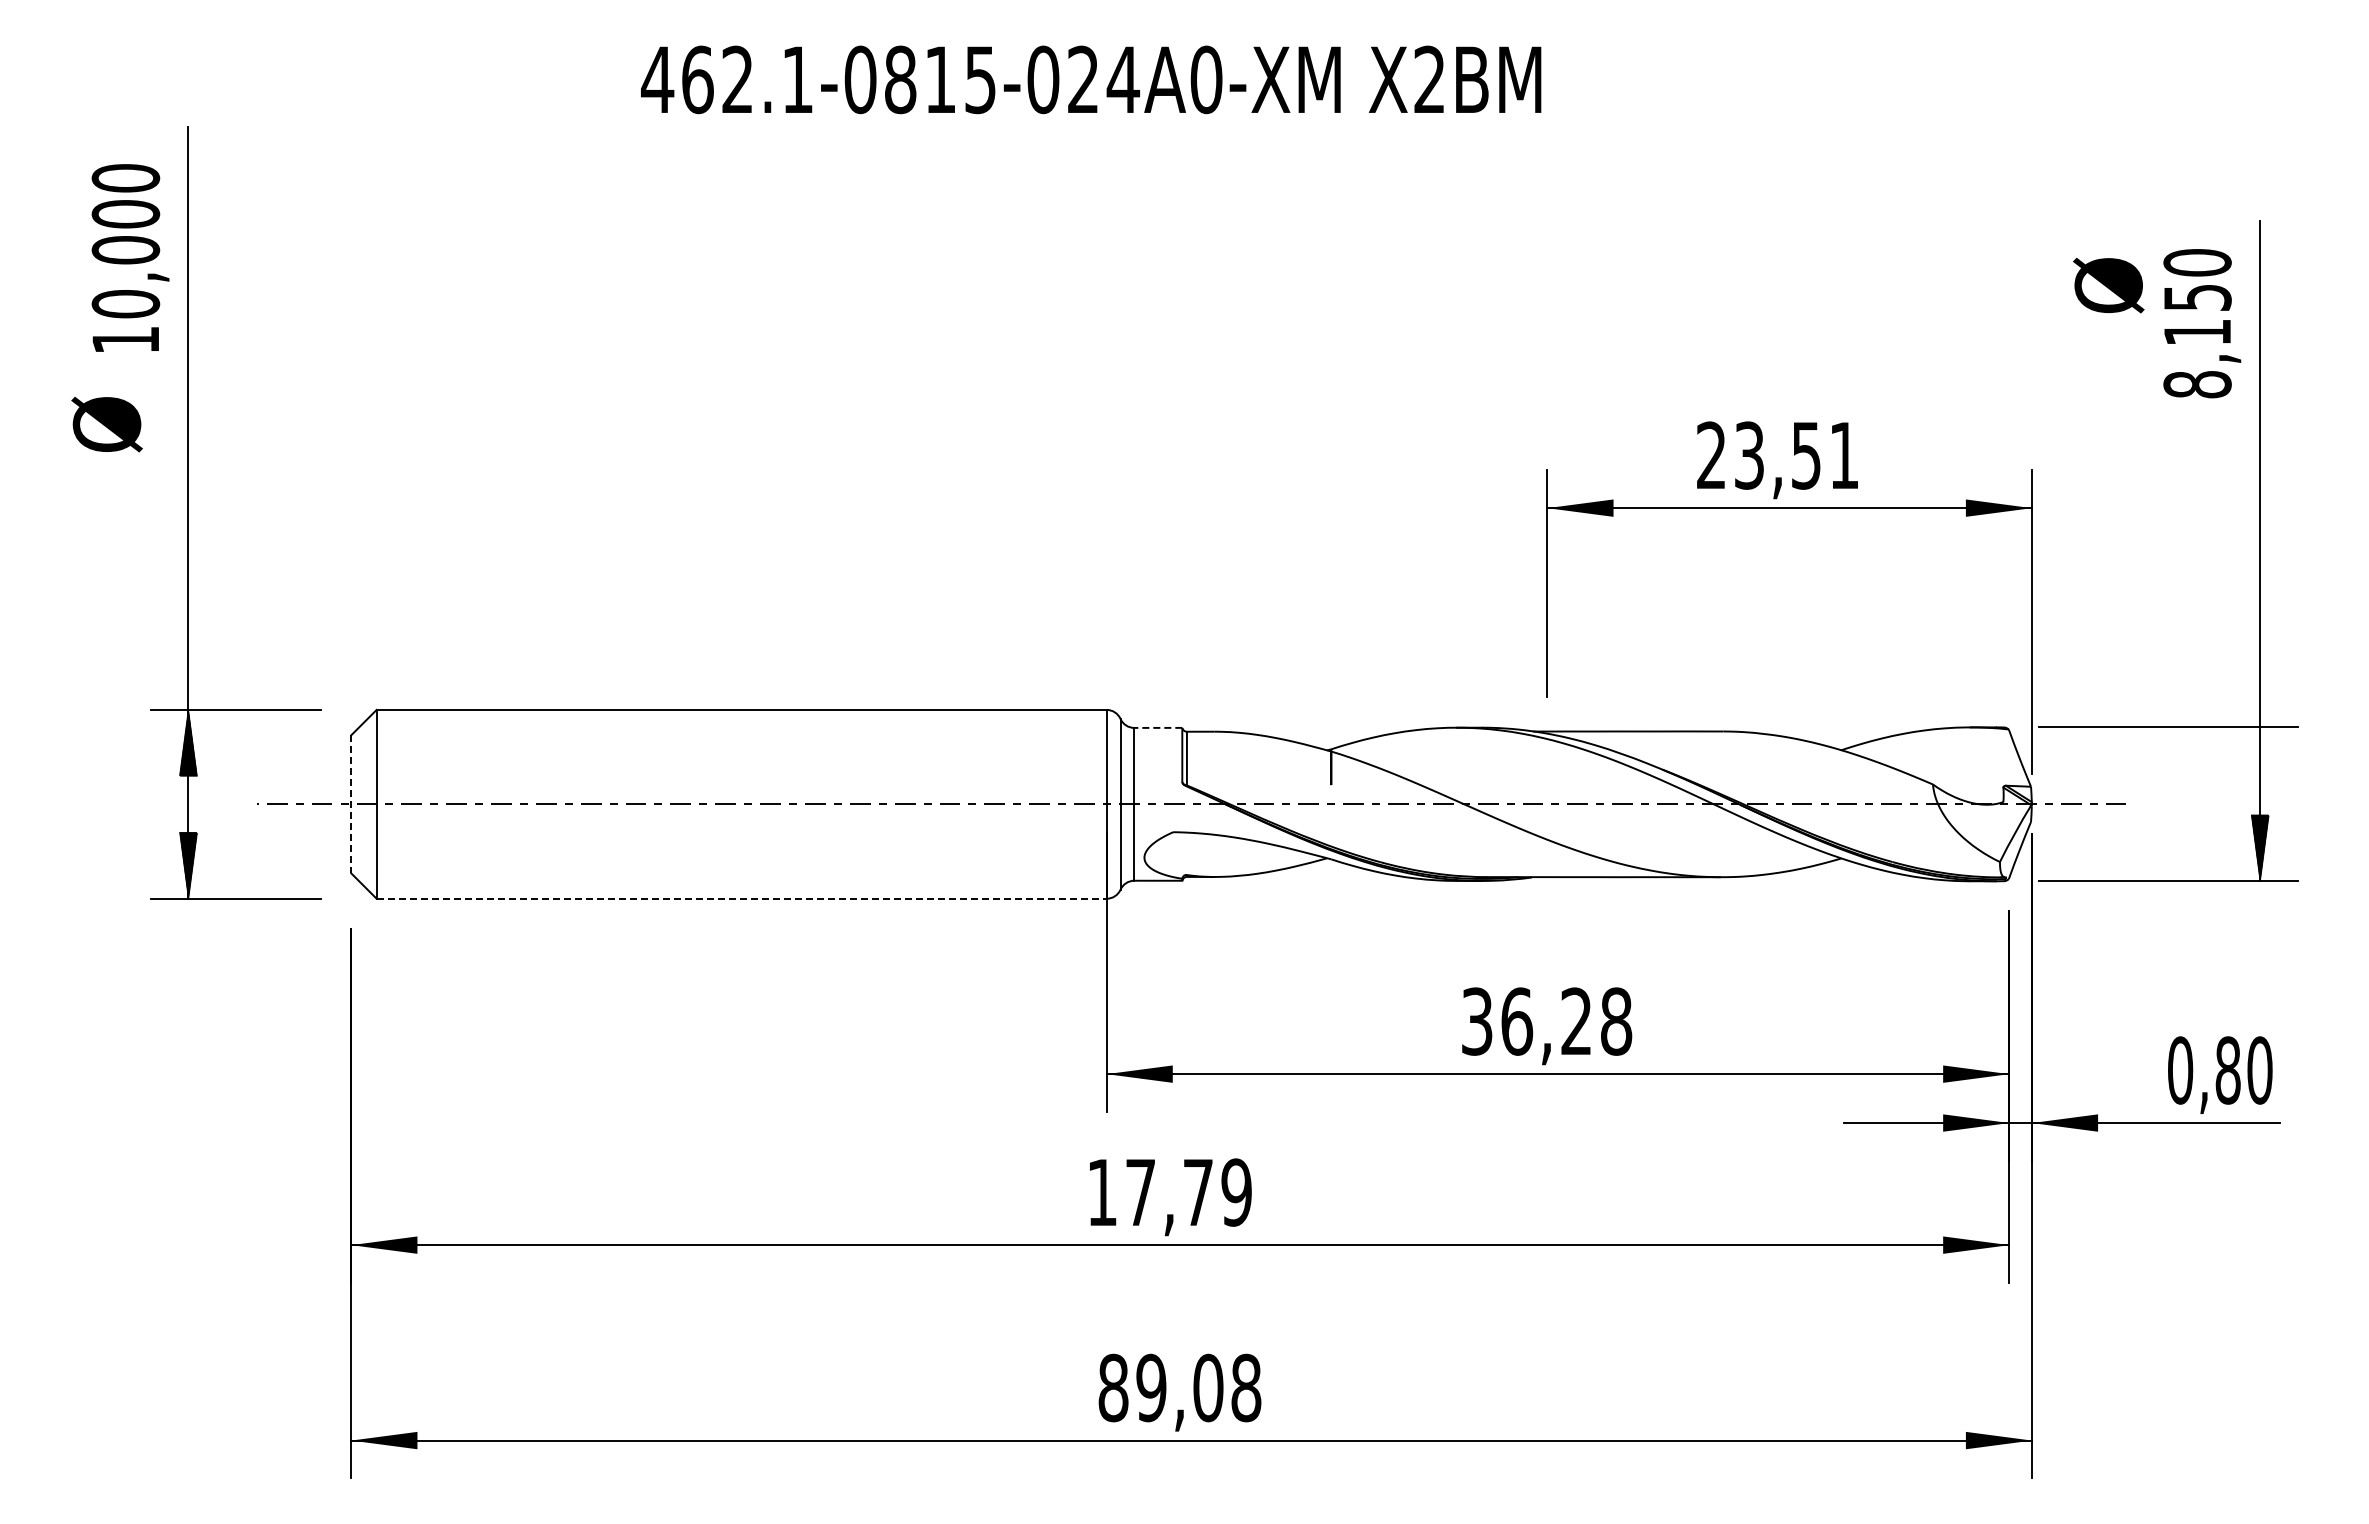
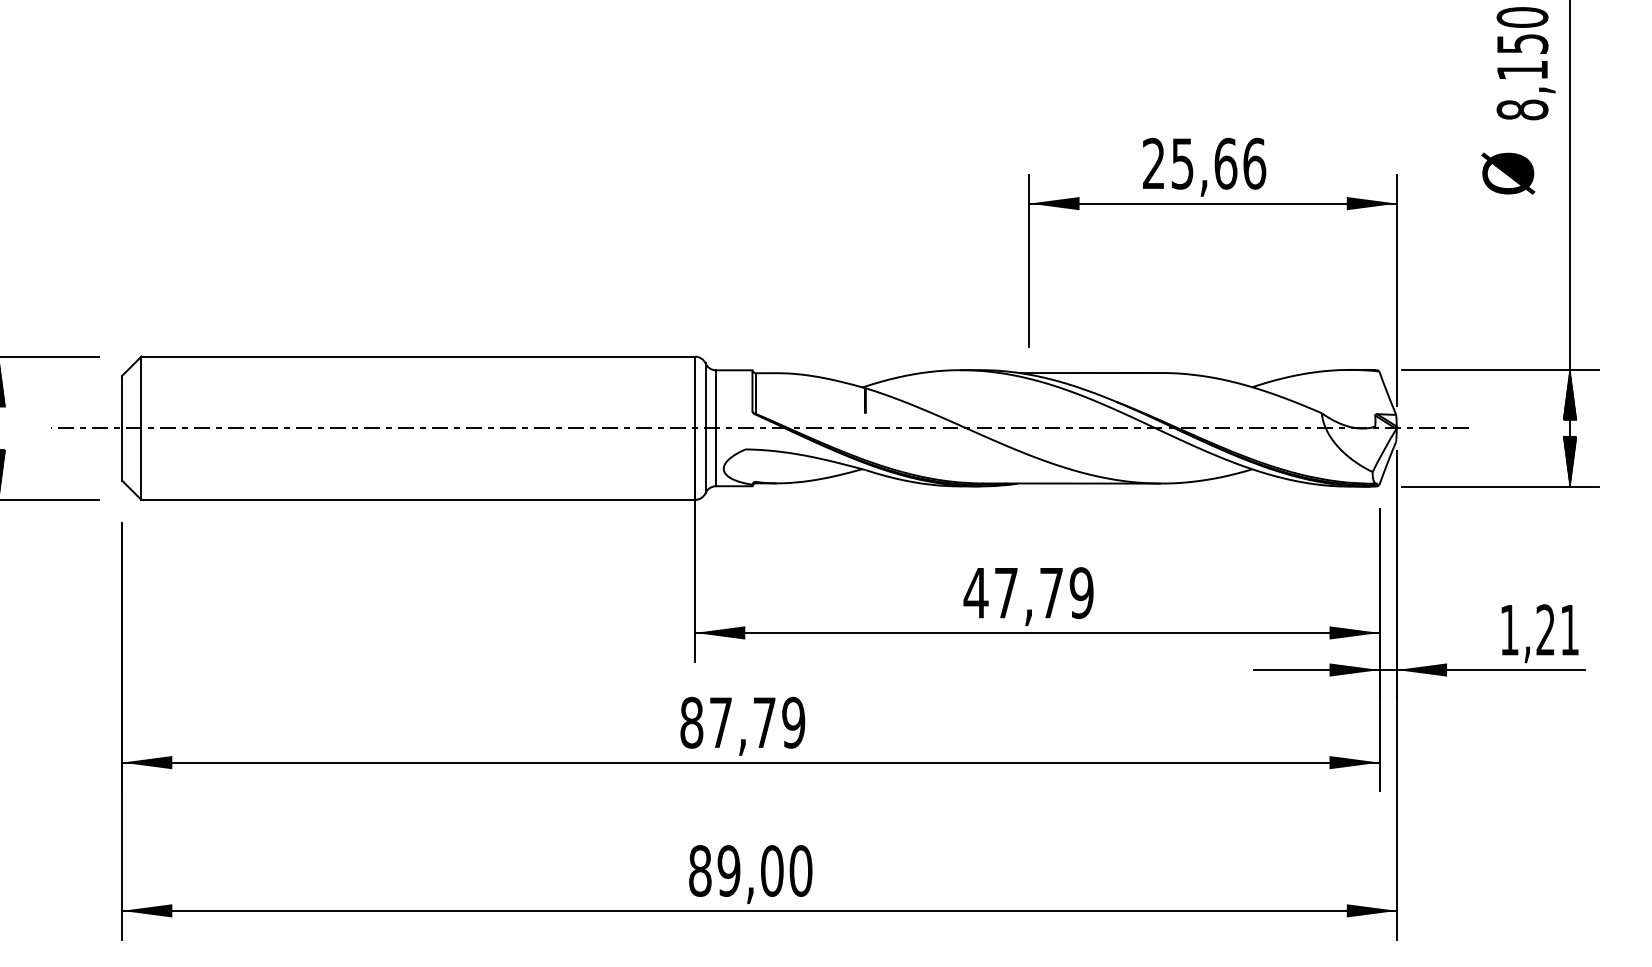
text: (2108, 285) -> (1508, 173), moved
text: (1797, 455) -> (1219, 163), 23,51 -> 25,66
line: (1158, 727) -> (734, 370), dashed -> solid
hatch: (2259, 760) -> (1569, 395), added
line: (351, 804) -> (122, 428), dashed -> solid
line: (742, 898) -> (418, 499), dashed -> solid
text: (1546, 1021) -> (1028, 593), 36,28 -> 47,79
text: (2220, 1070) -> (1539, 630), 0,80 -> 1,21
text: (1102, 1192) -> (691, 722), 17,79 -> 87,79
text: (1246, 1387) -> (801, 870), 89,08 -> 89,00

